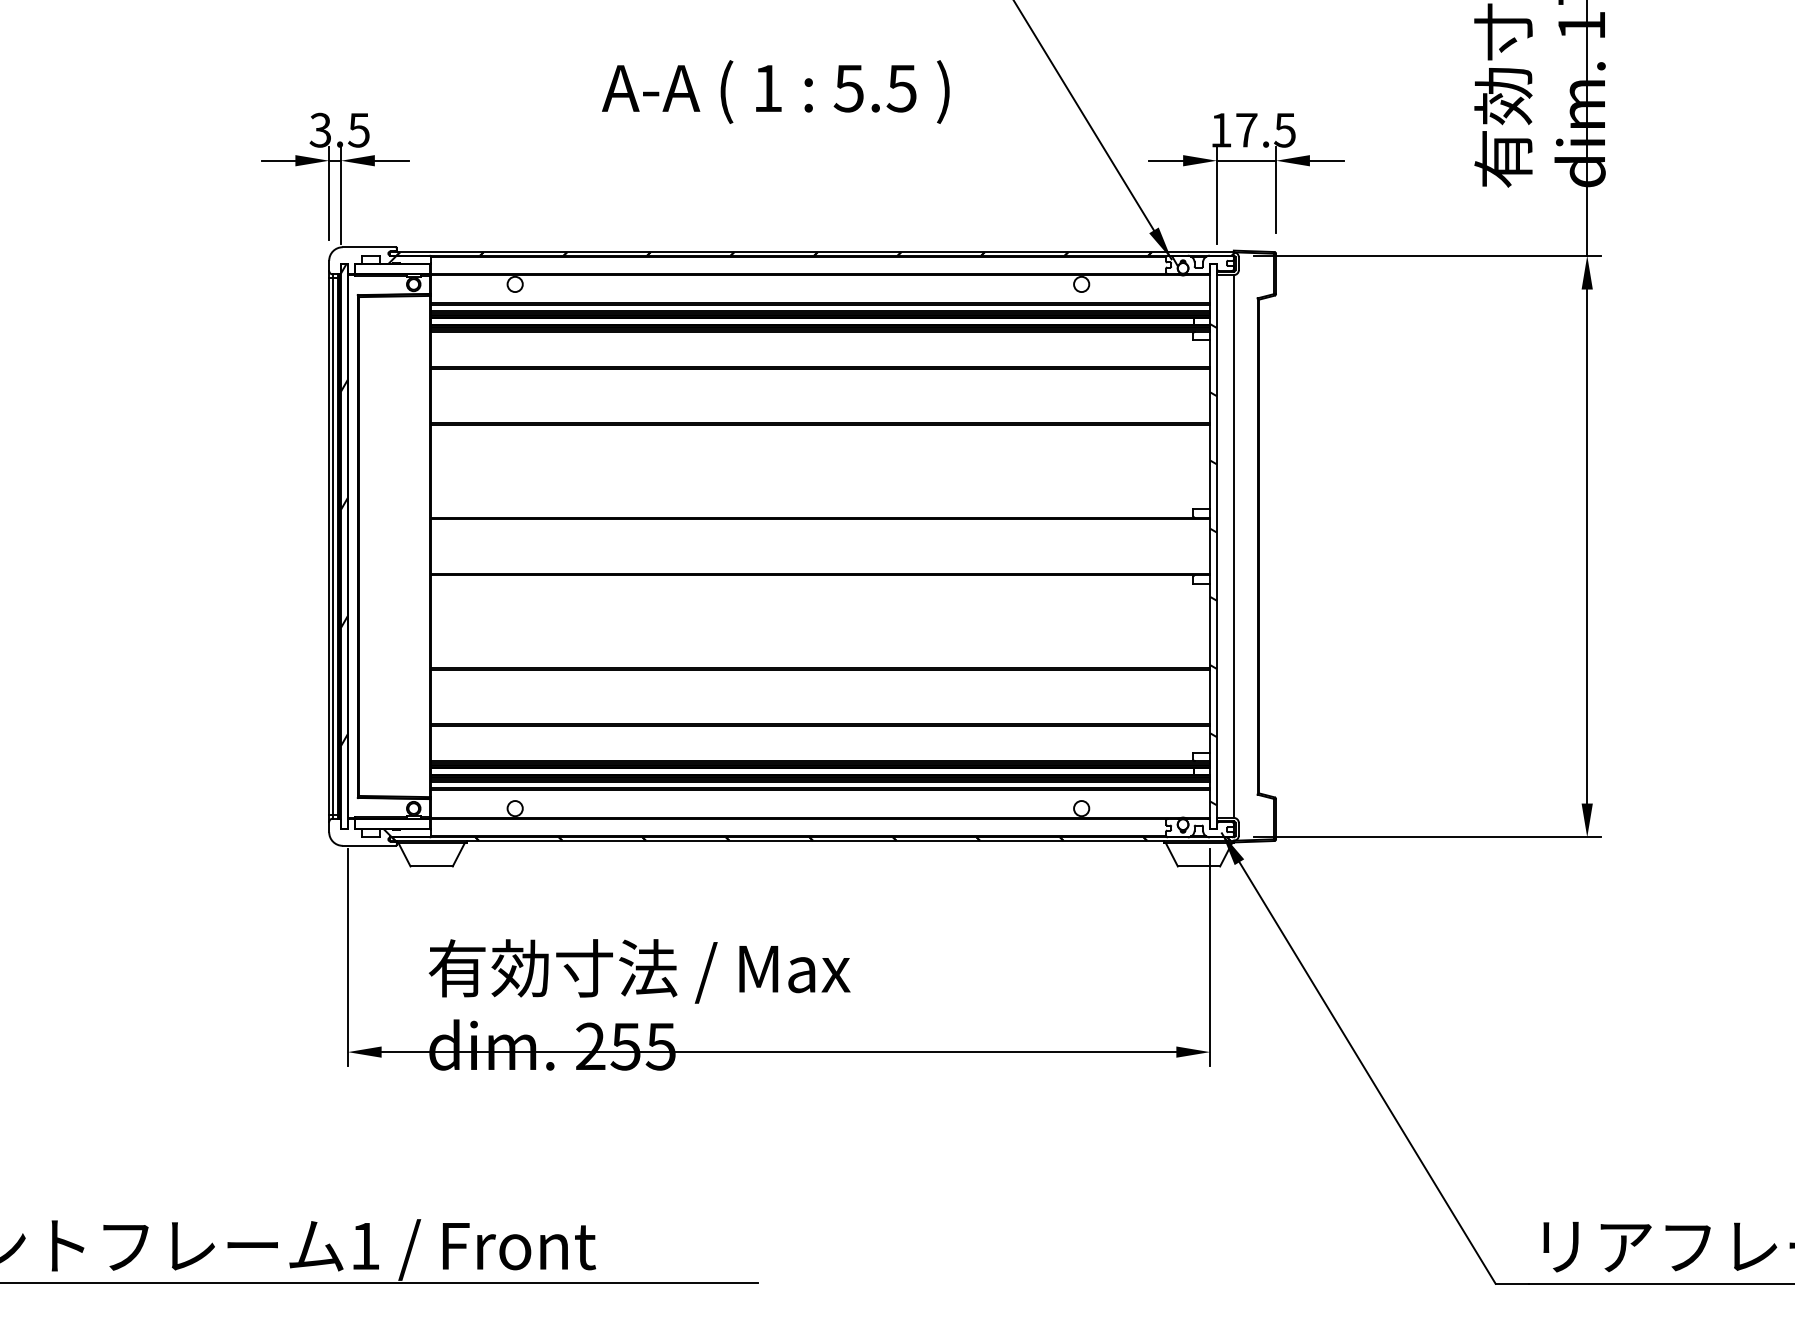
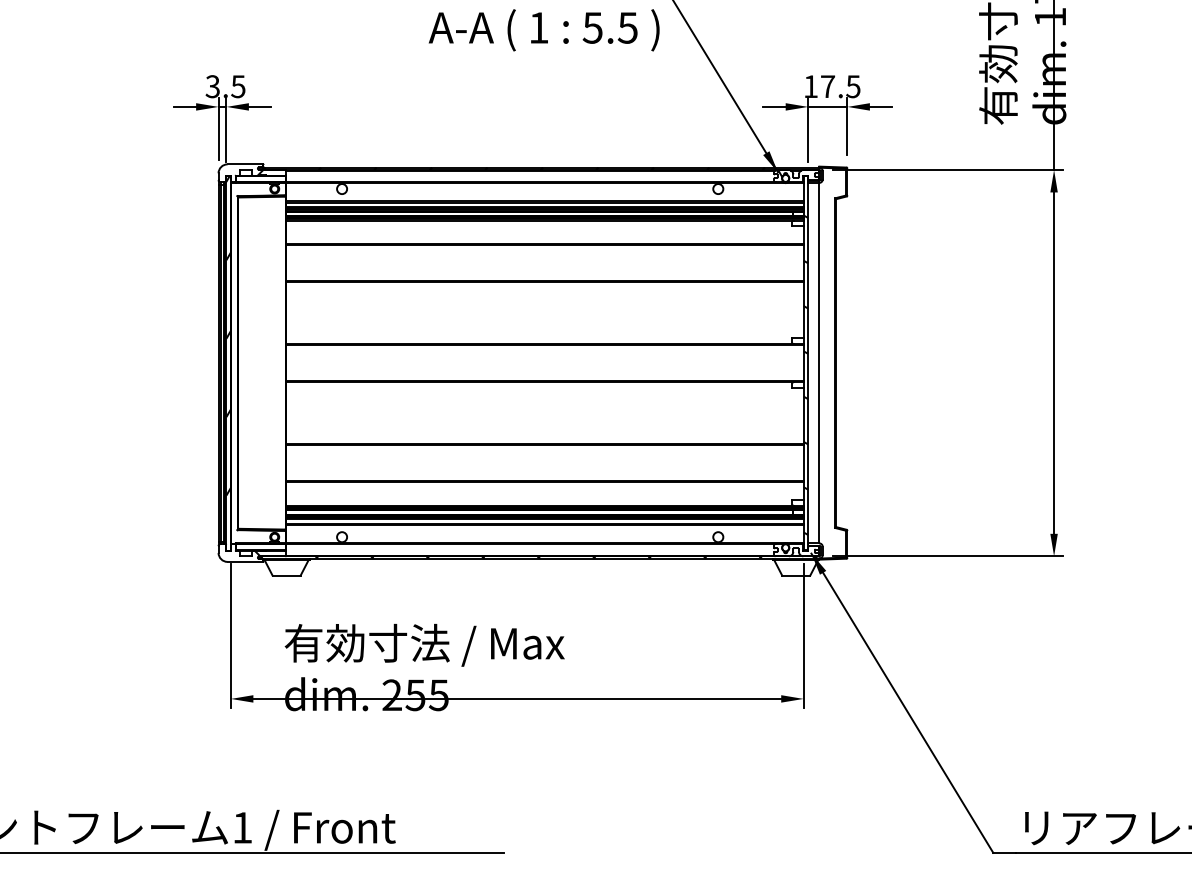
text: (774, 92) -> (543, 30), moved

